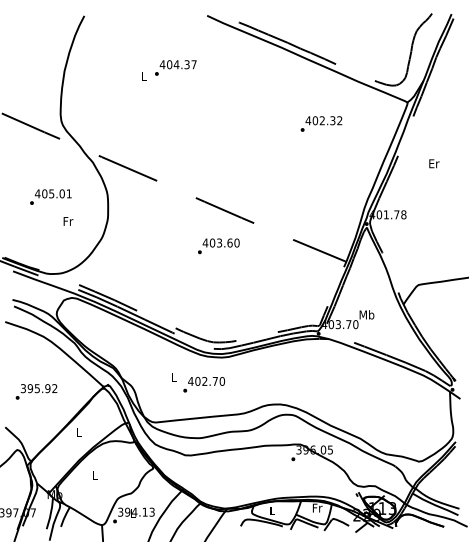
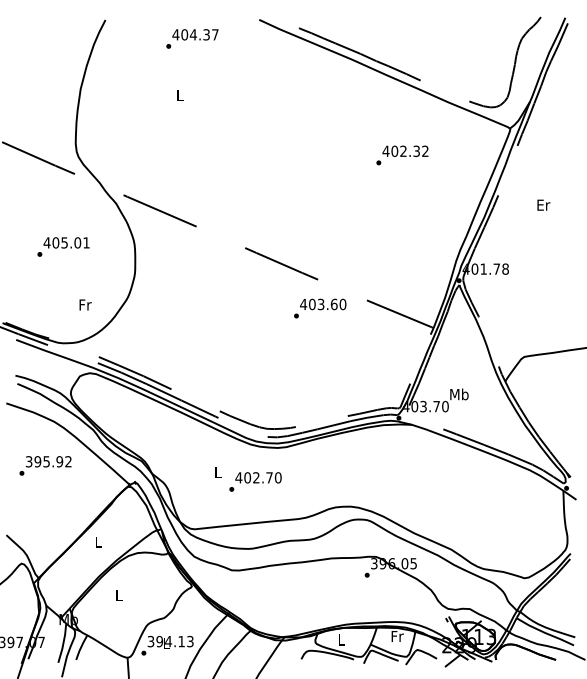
text: (175, 67) -> (192, 38), moved
text: (68, 221) -> (85, 305), moved
text: (218, 246) -> (319, 308), moved
text: (36, 391) -> (45, 465), moved

